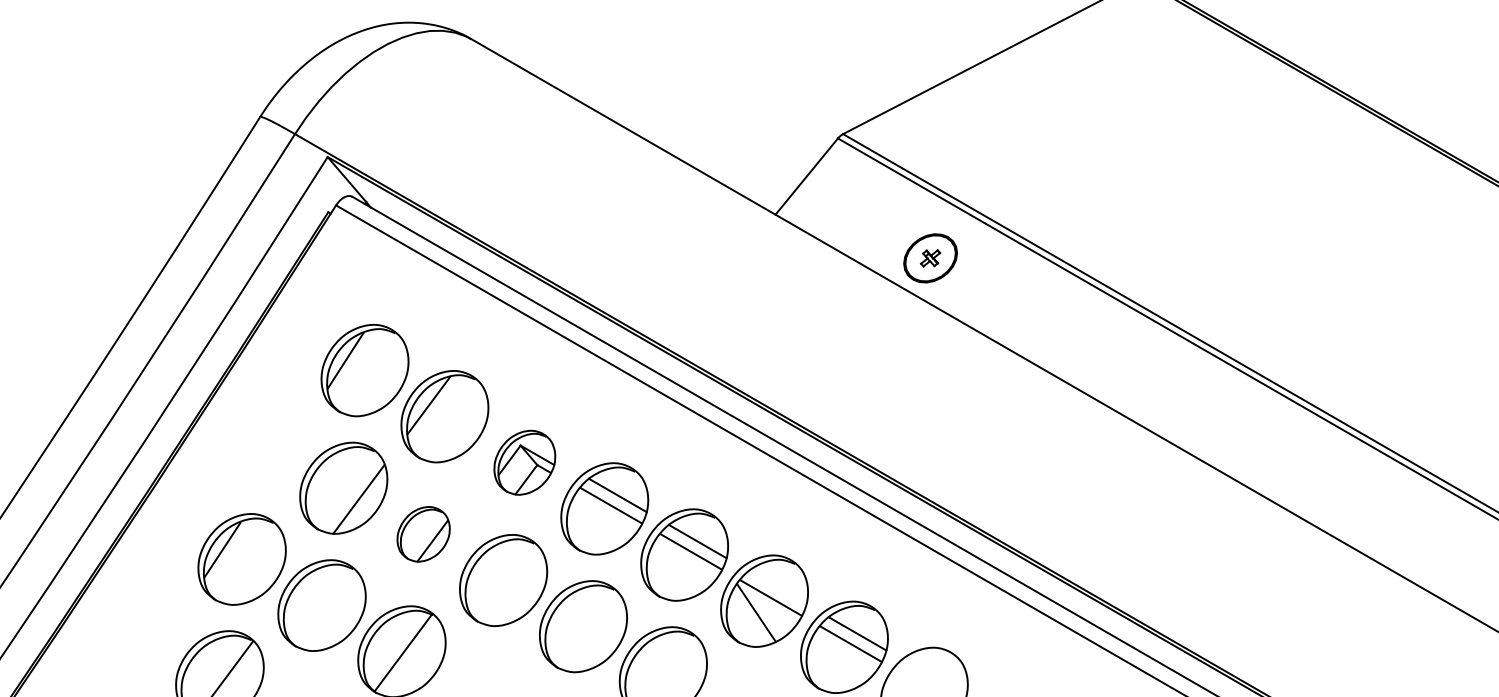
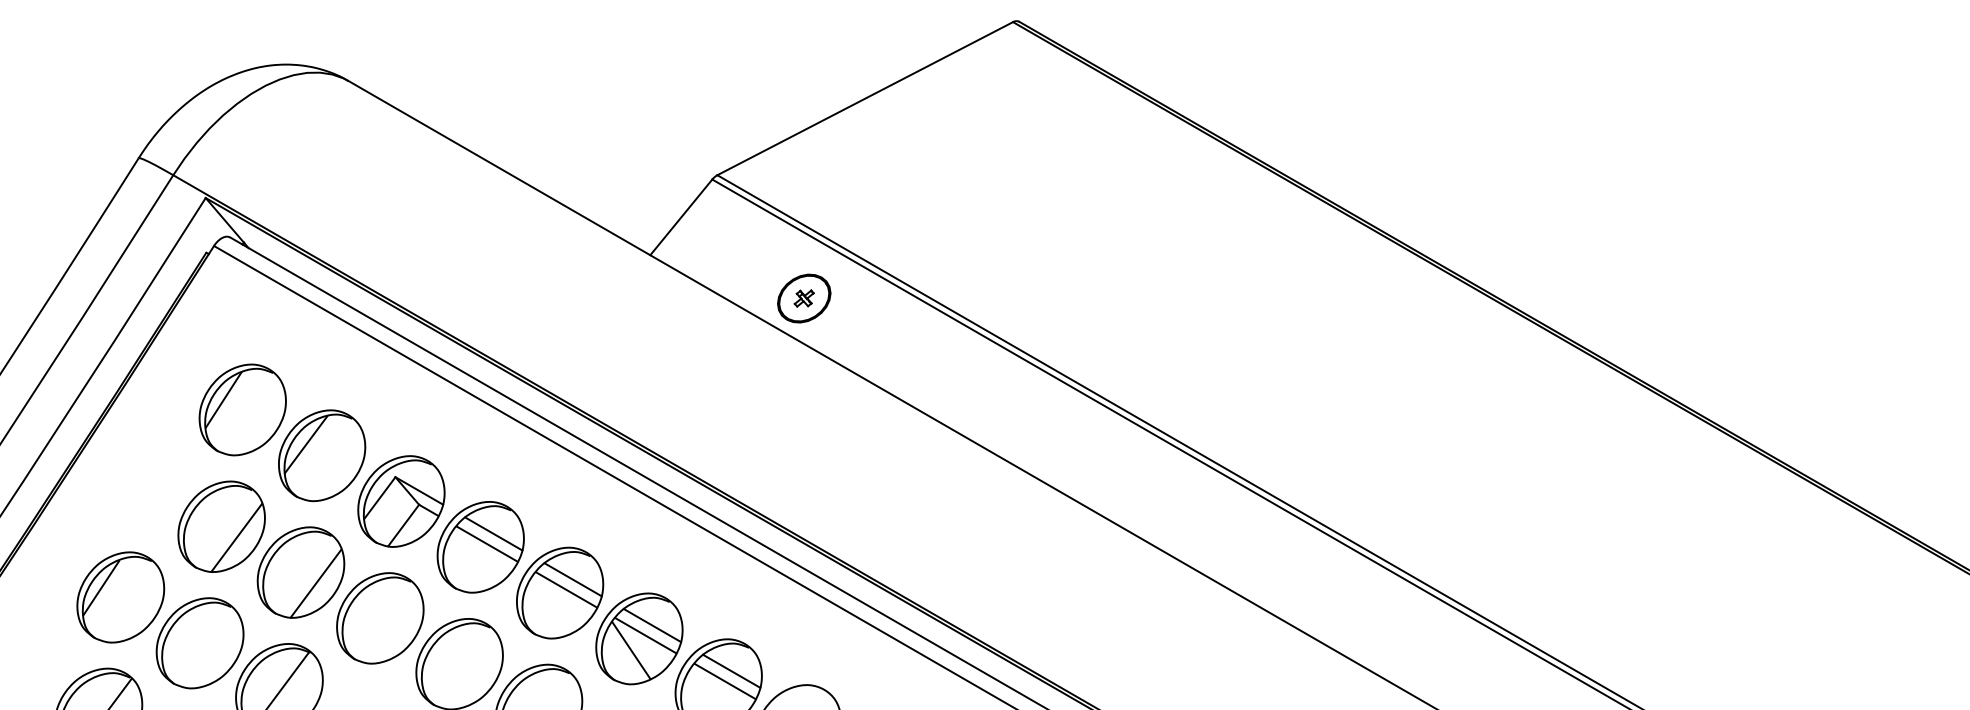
part: (524, 462) -> (401, 501), size x1.43
part: (423, 534) -> (300, 572), size x1.67
line: (777, 587) -> (652, 625), added

